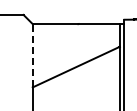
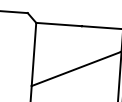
line: (32, 55) -> (33, 54), dashed -> solid

